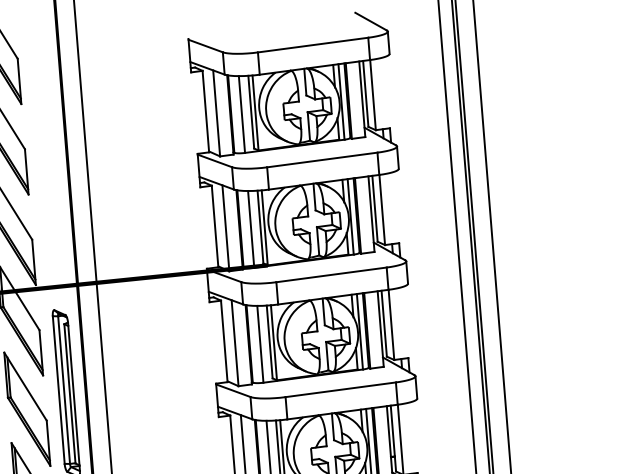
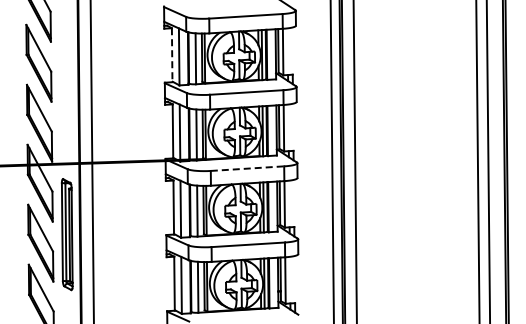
line: (206, 111) -> (172, 55), solid -> dashed
line: (331, 274) -> (247, 168), solid -> dashed

